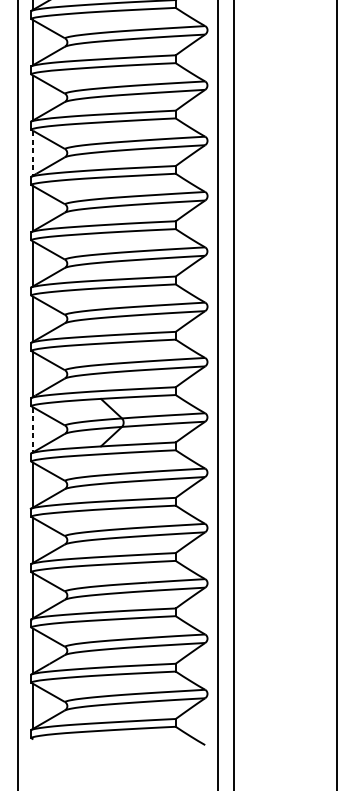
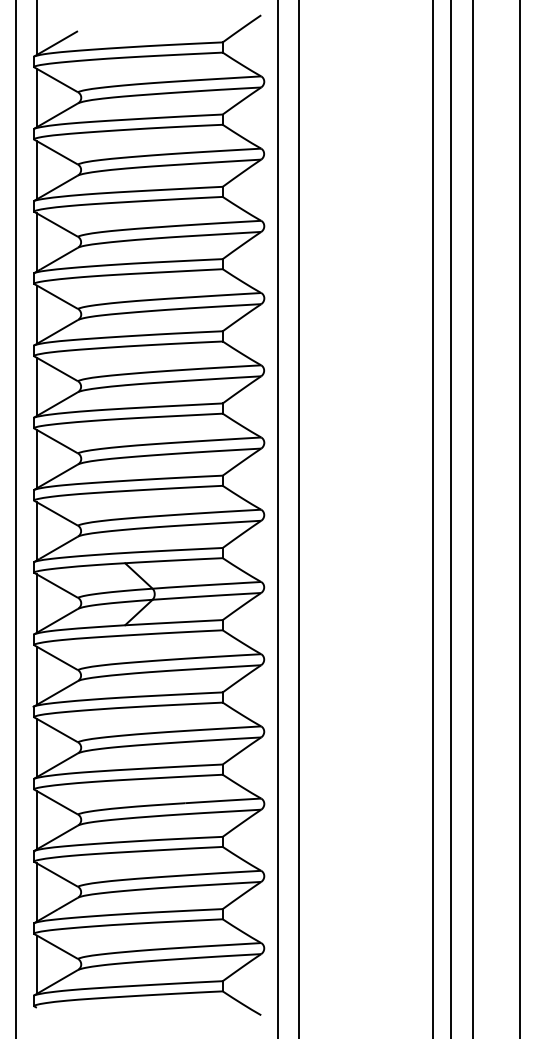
line: (33, 153) -> (36, 242), dashed -> solid
line: (33, 430) -> (36, 604), dashed -> solid

